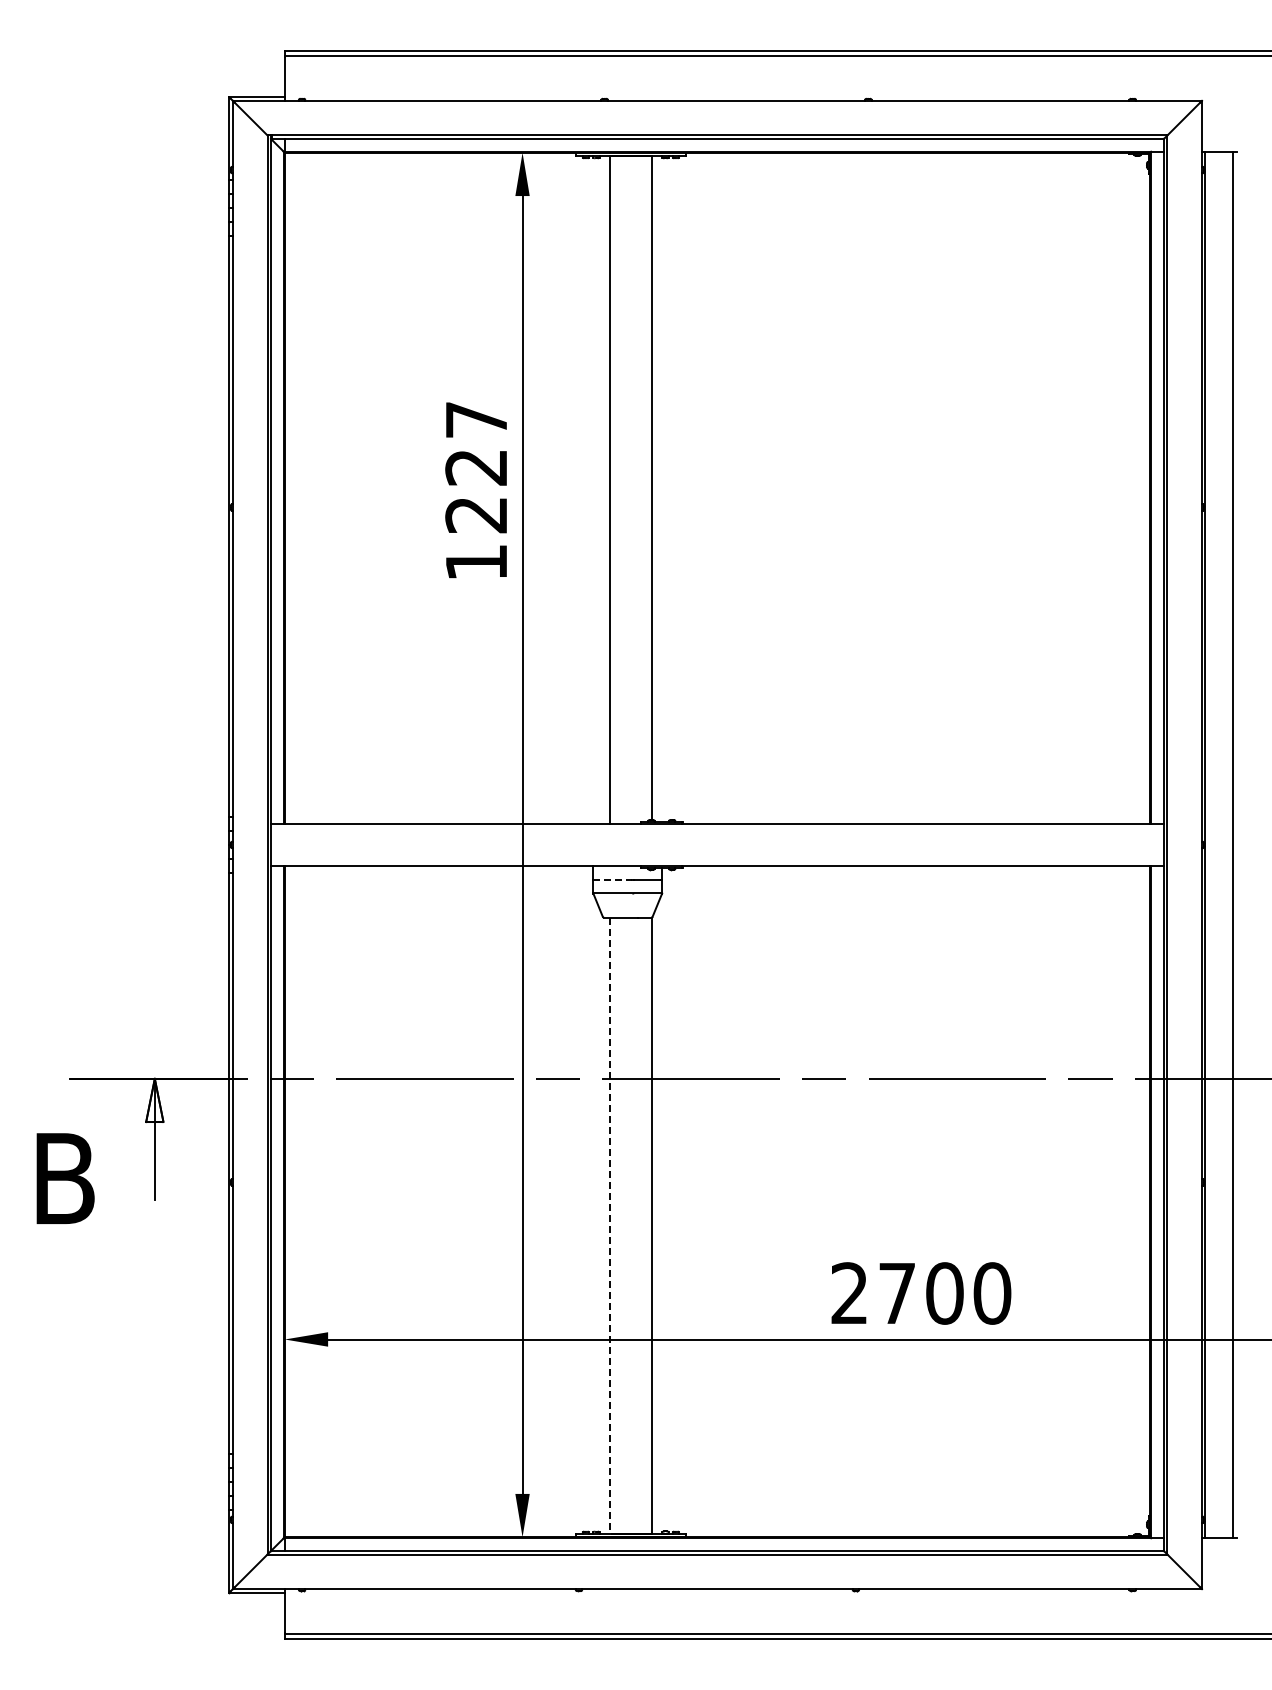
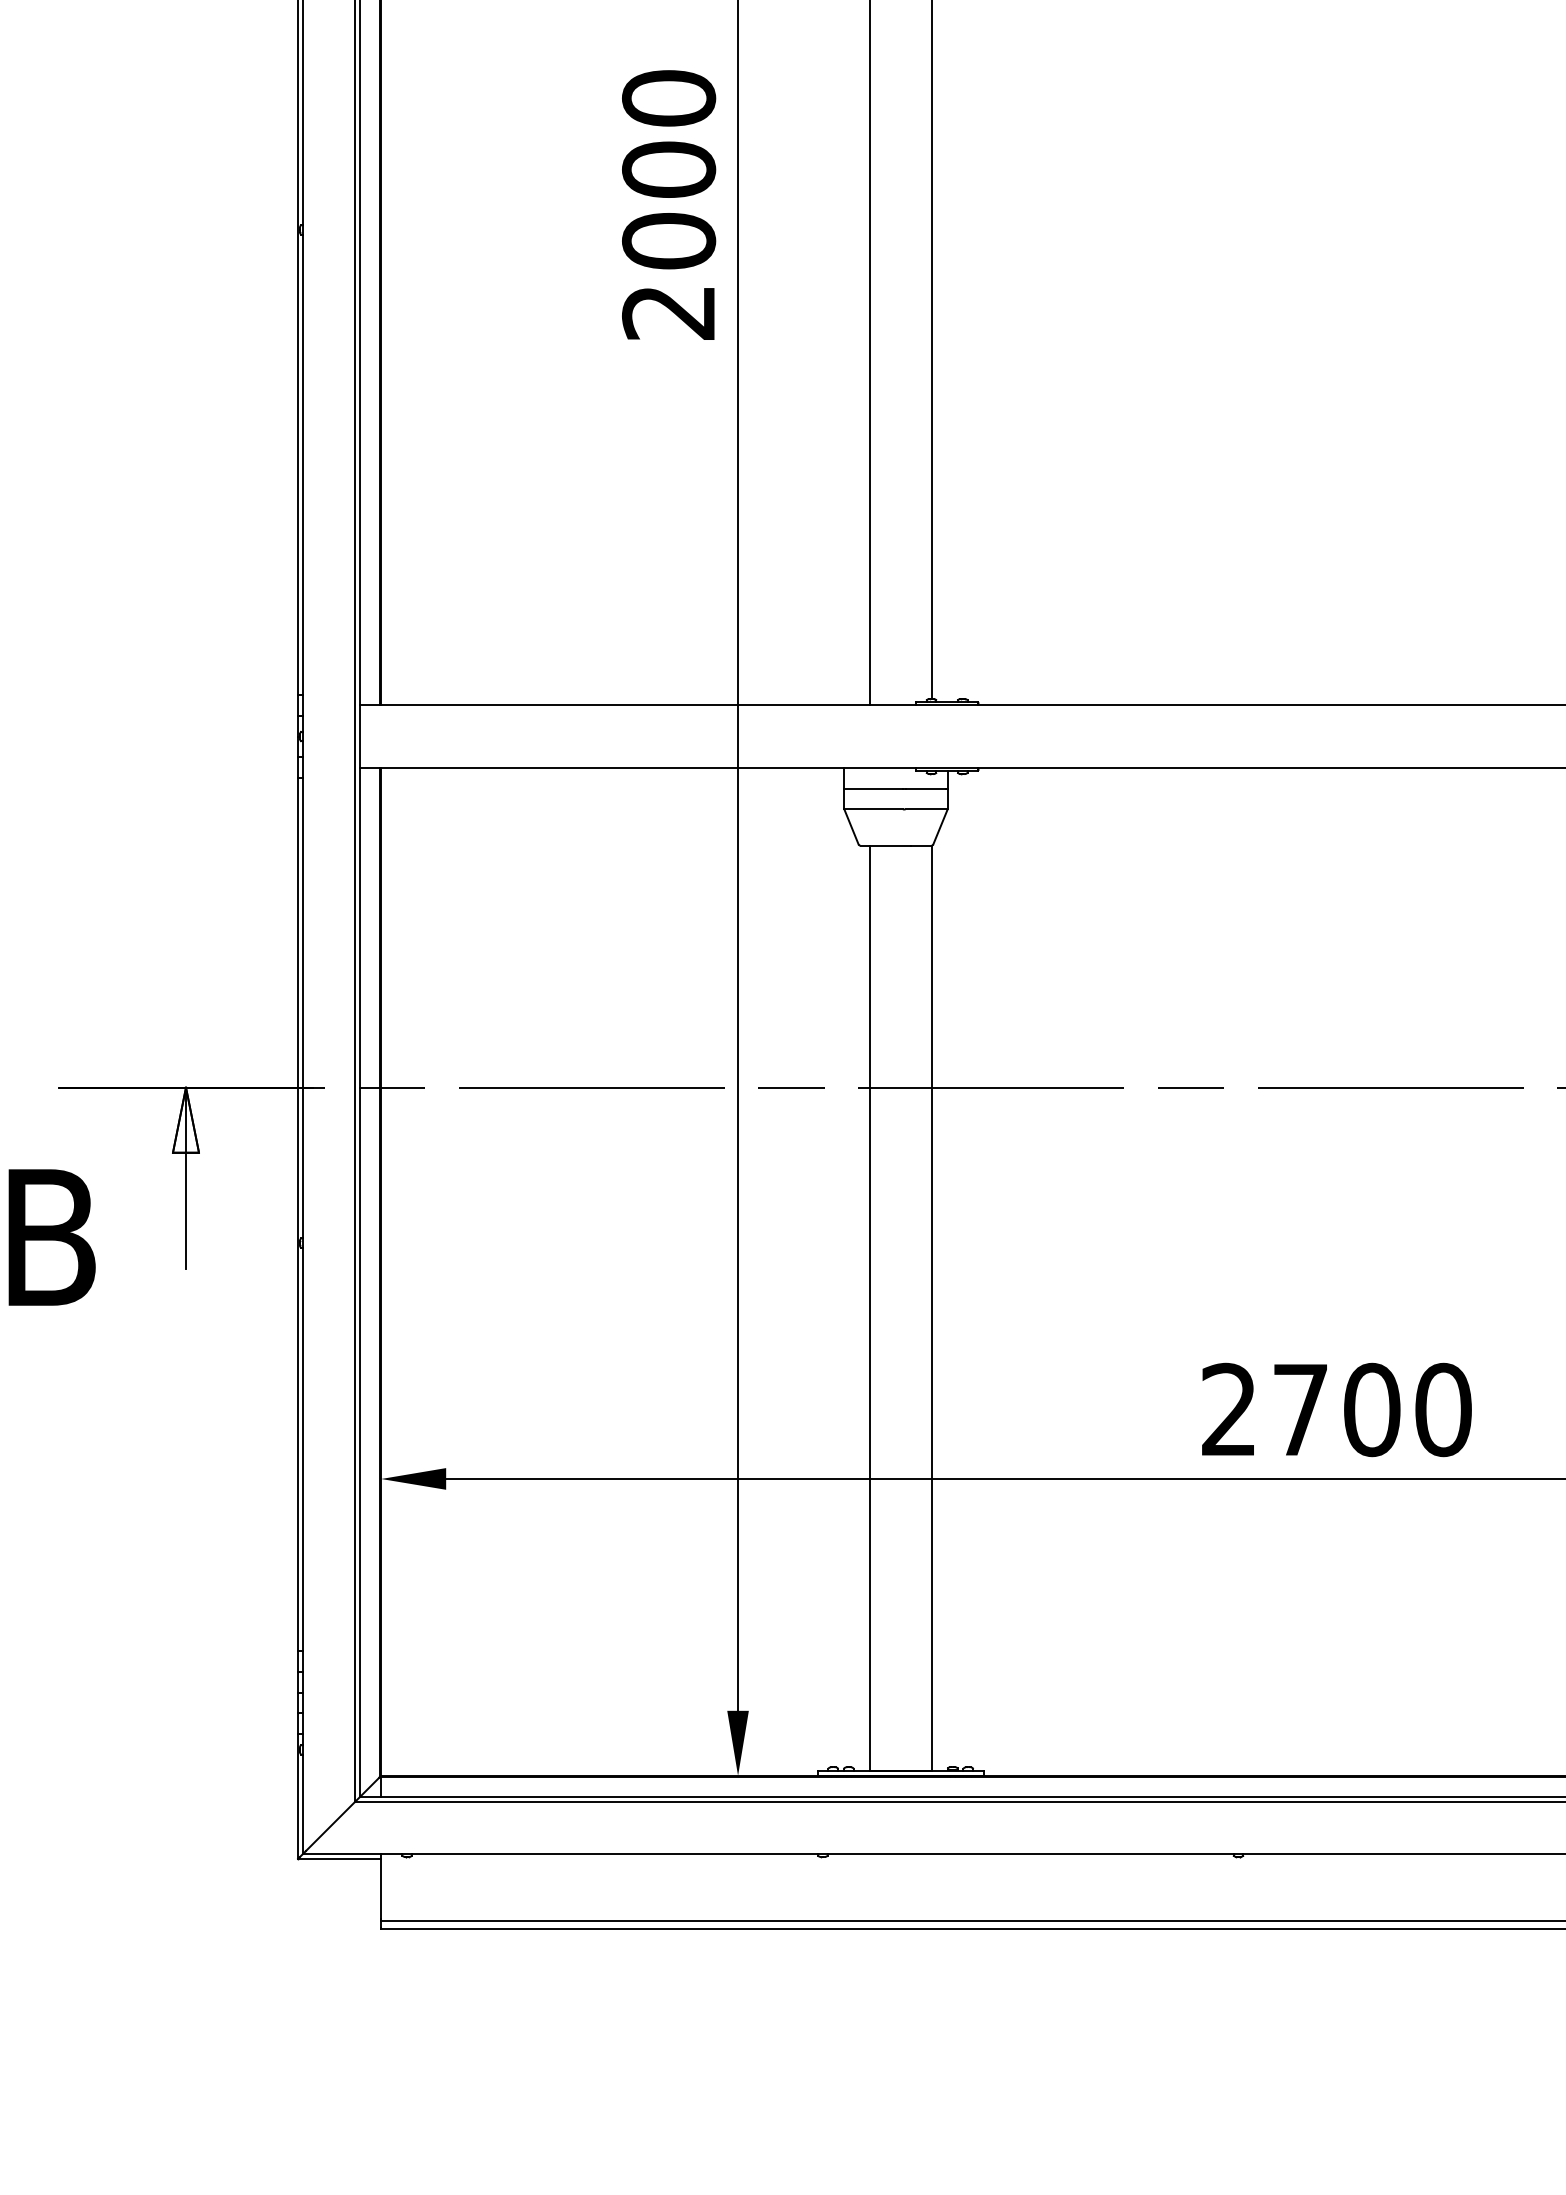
text: (476, 490) -> (668, 204), 1227 -> 2000
line: (612, 879) -> (873, 788), dashed -> solid
line: (610, 1226) -> (870, 1309), dashed -> solid

